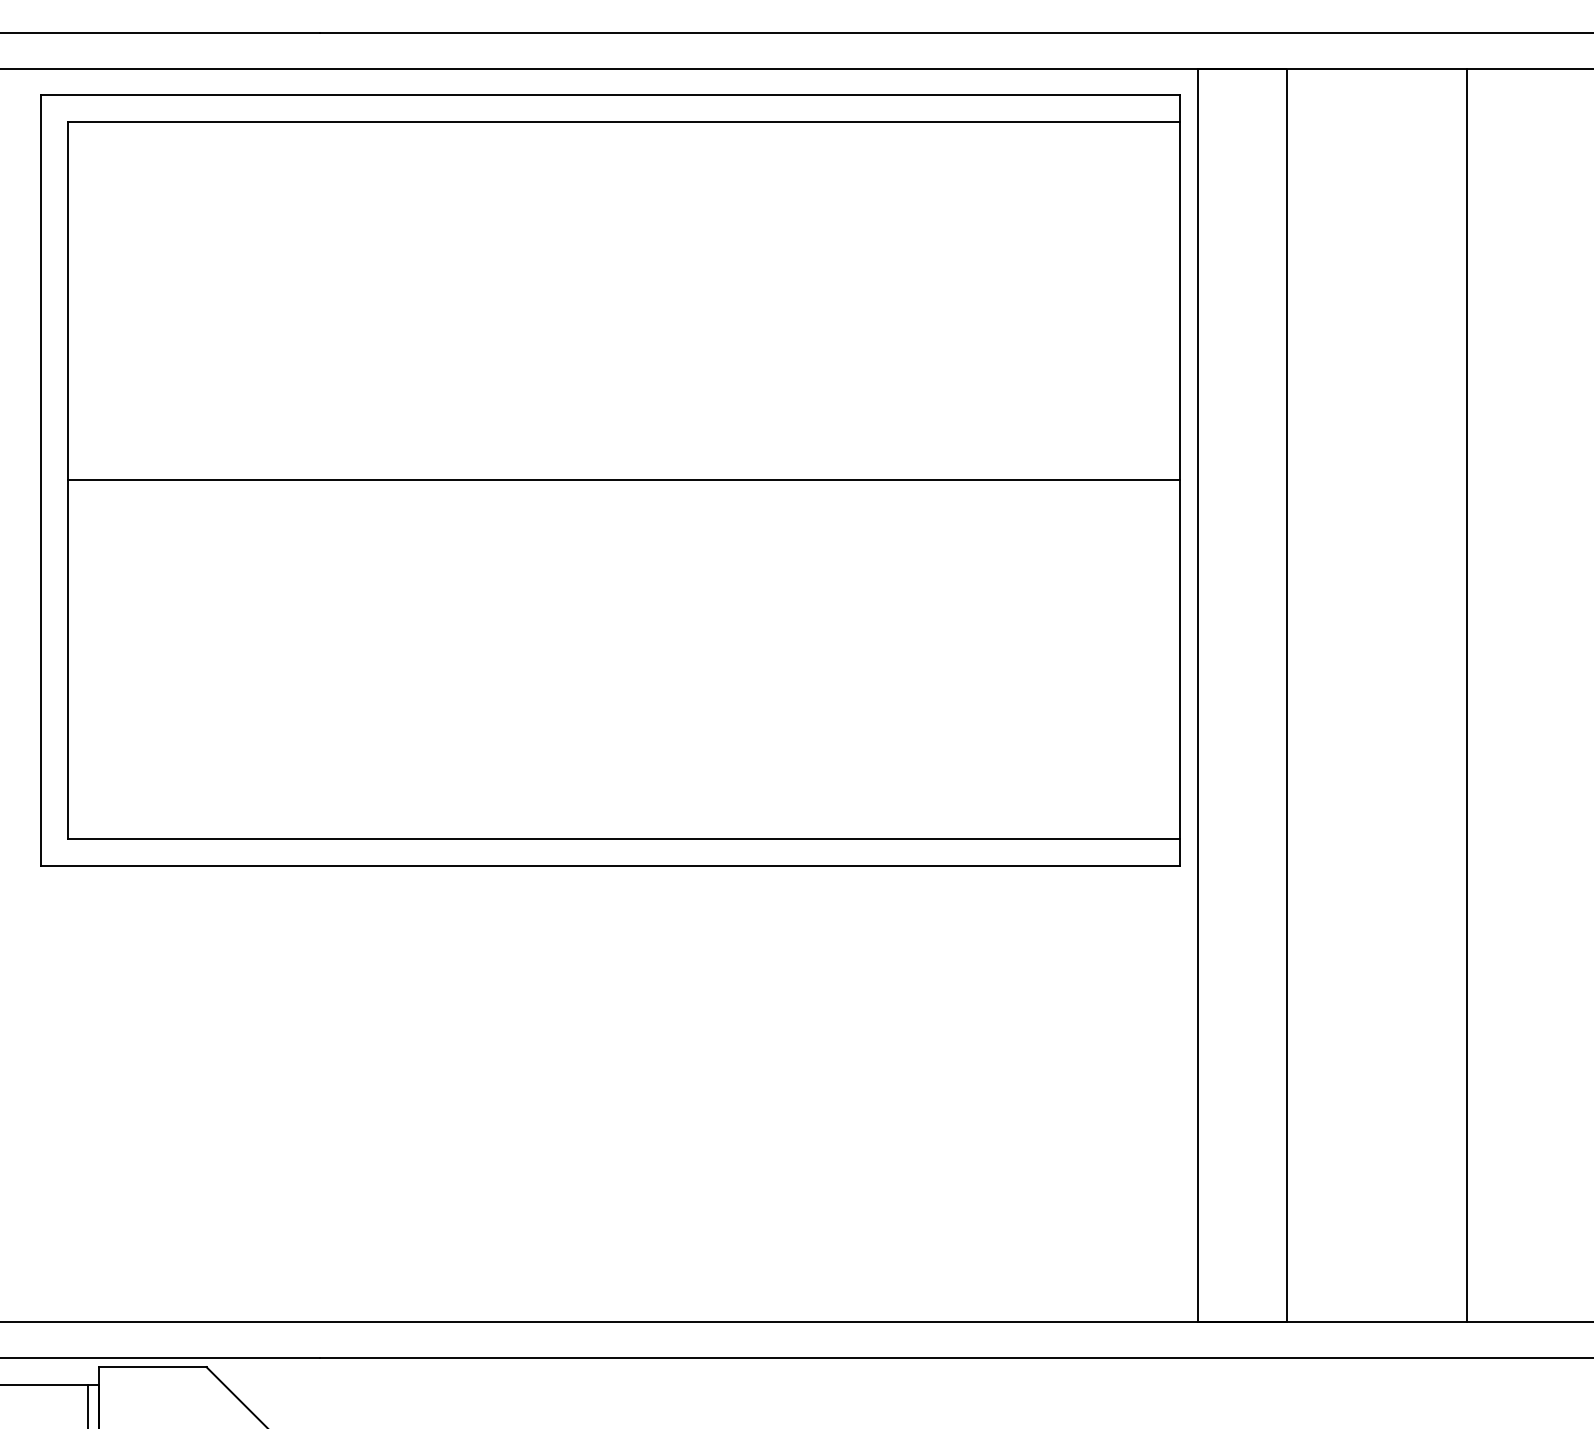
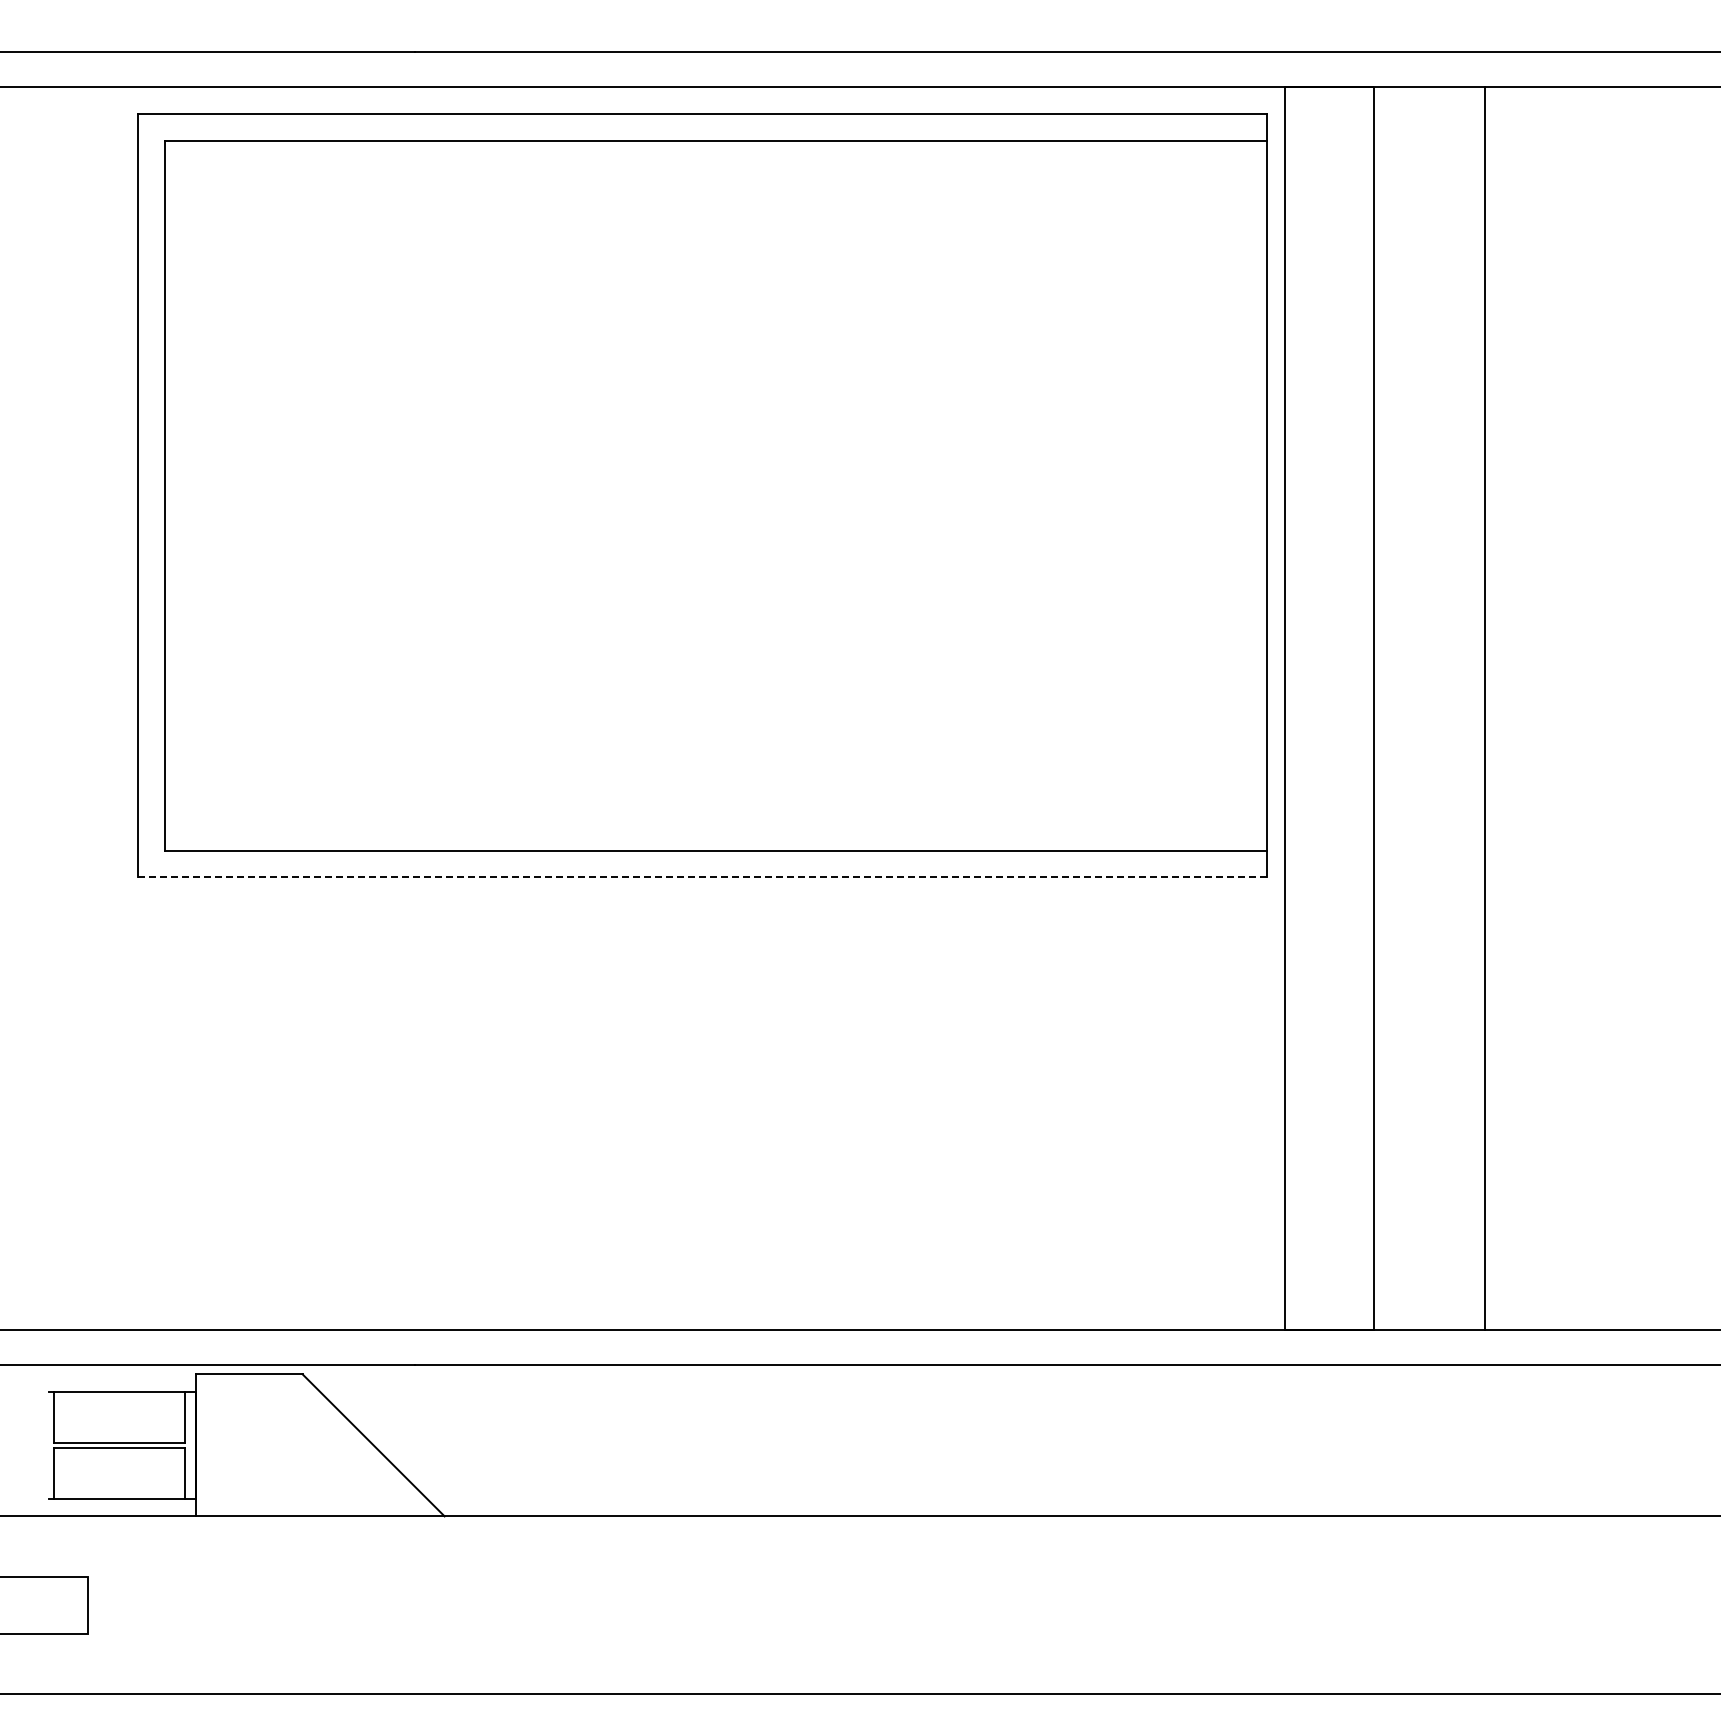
line: (623, 480) -> (715, 495), removed
line: (1466, 695) -> (1485, 708), moved
line: (610, 865) -> (702, 877), solid -> dashed

